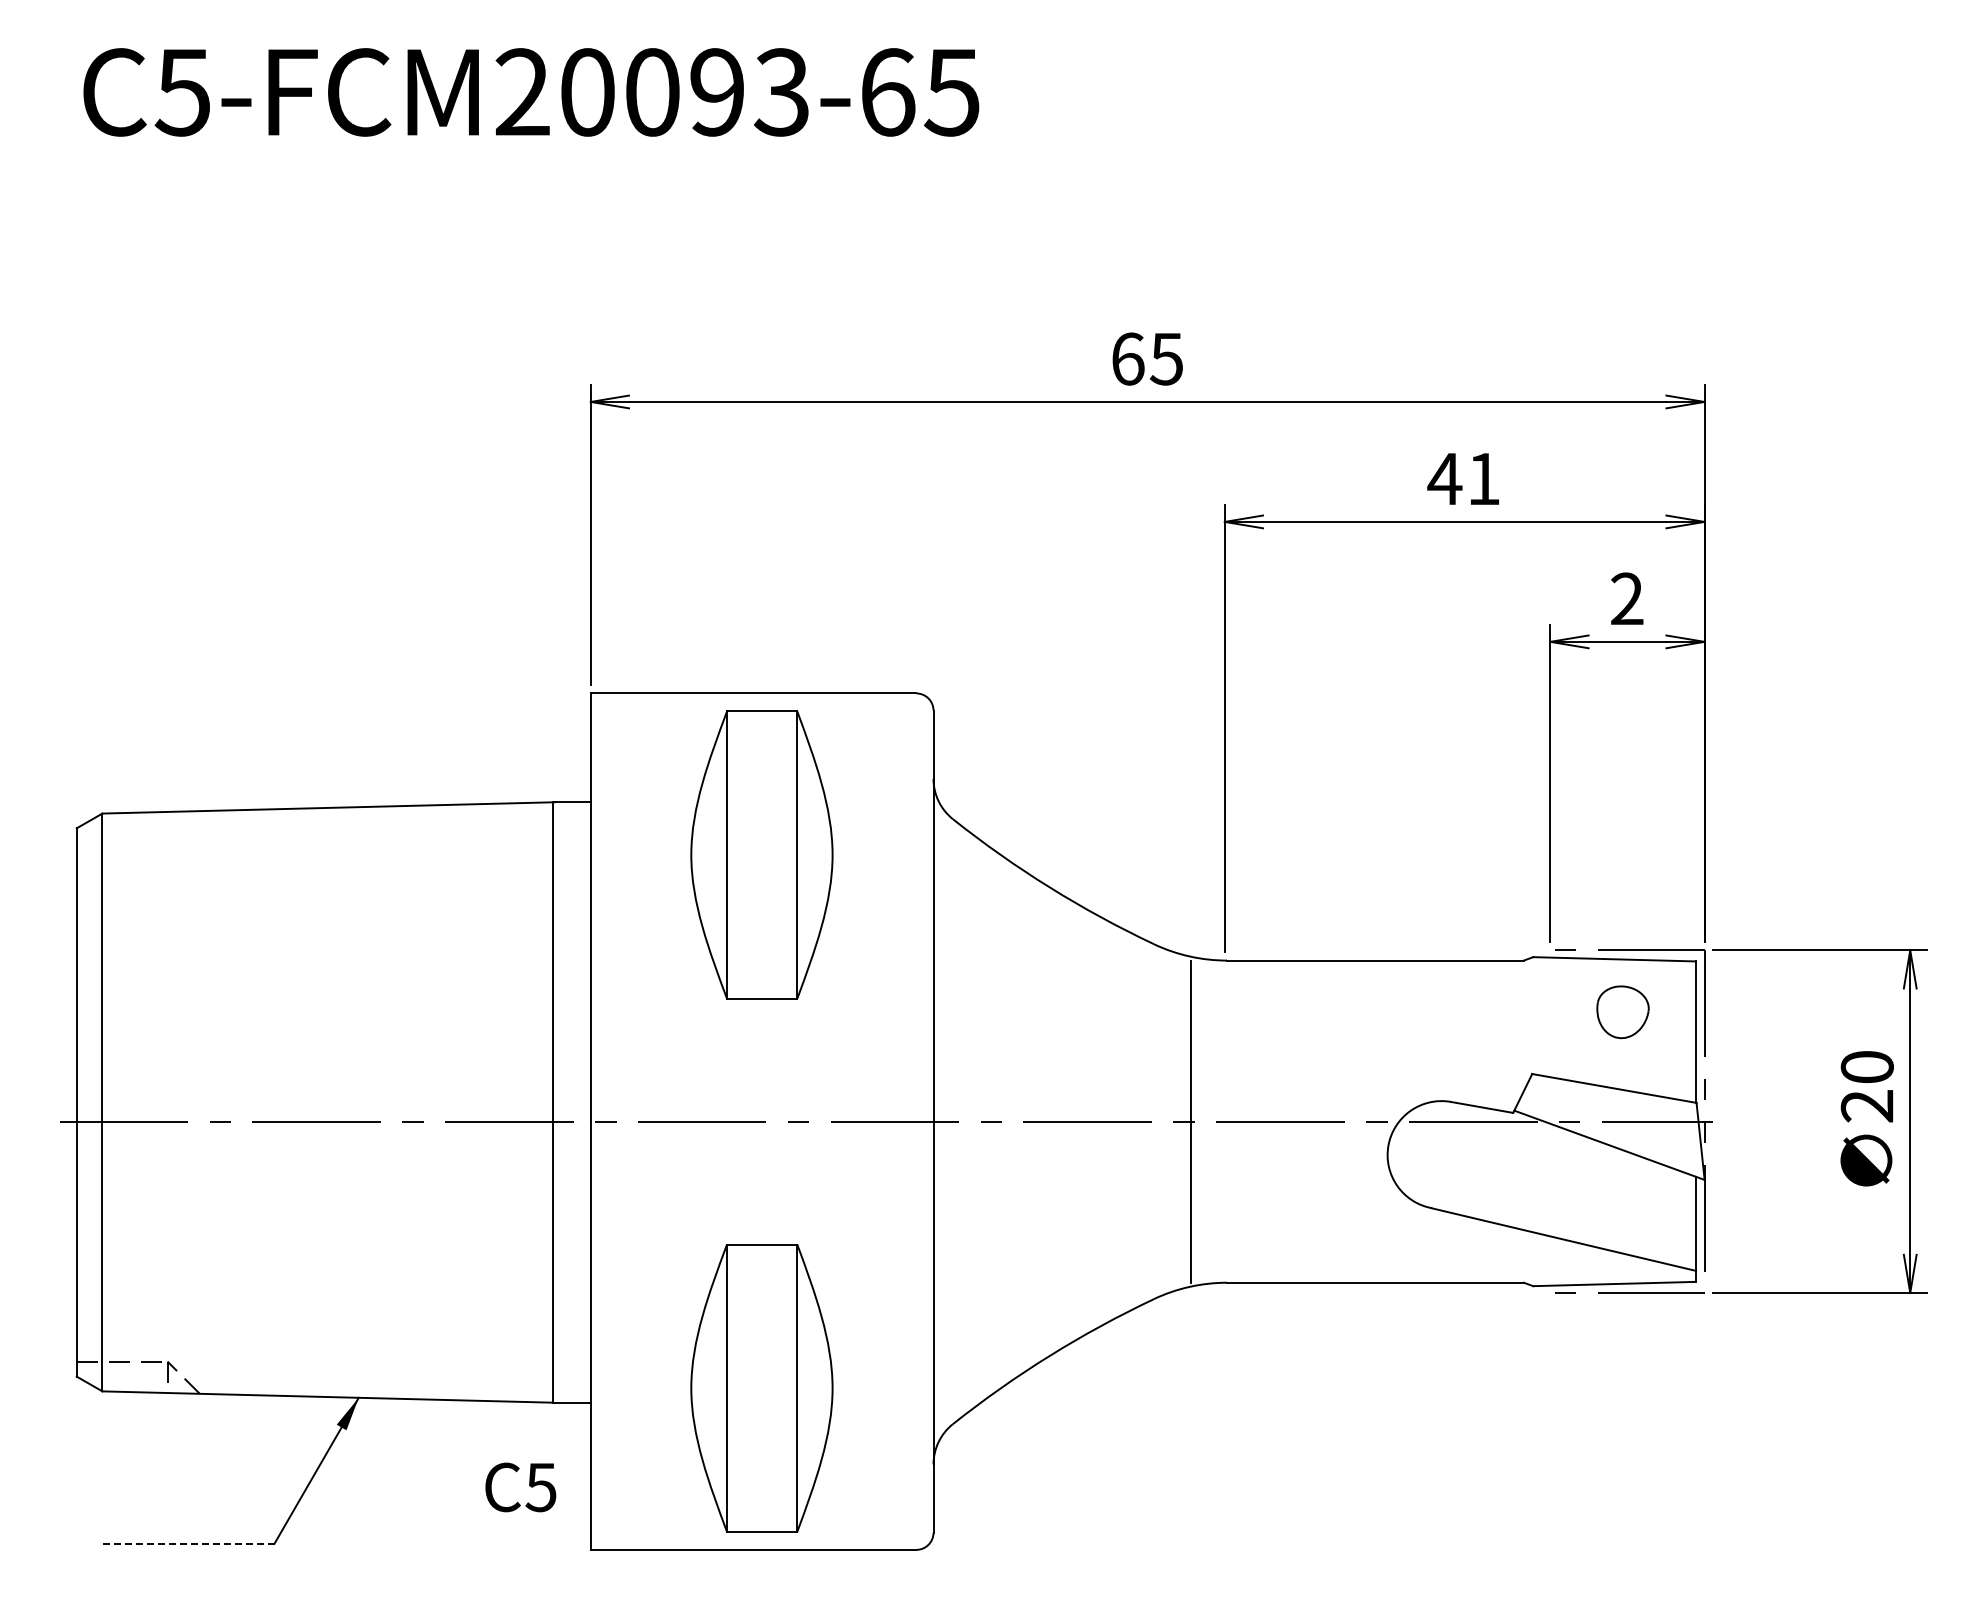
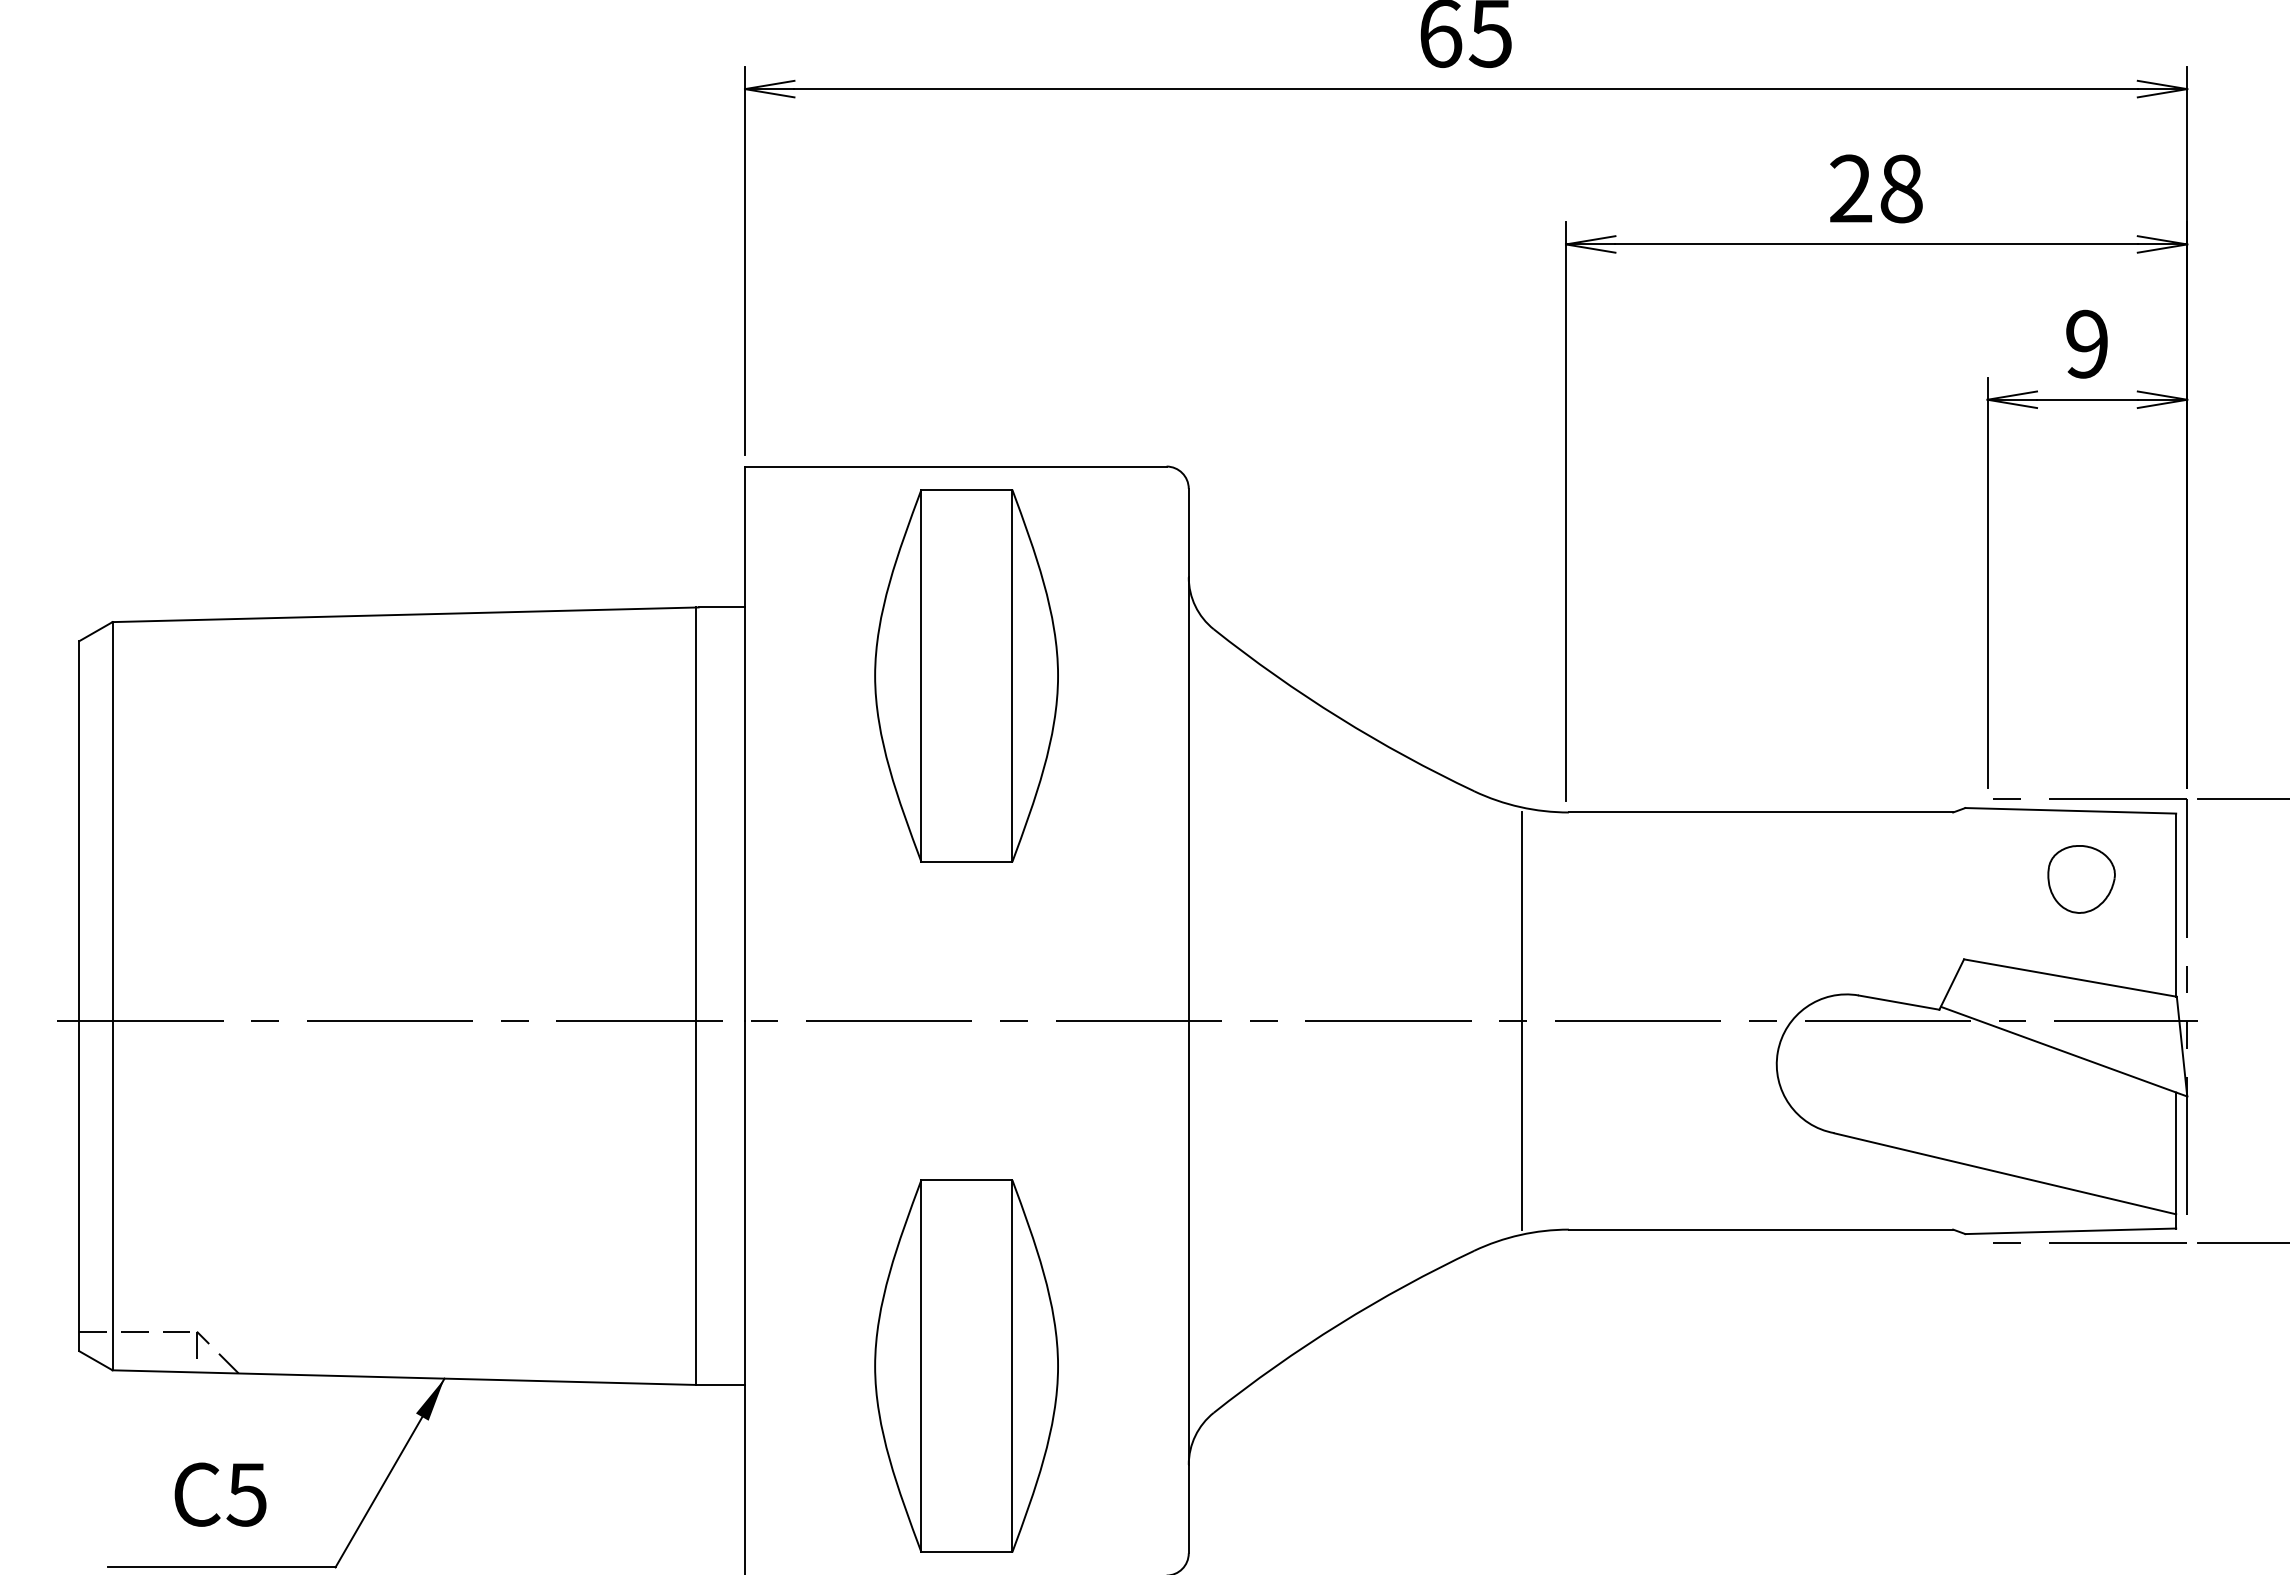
text: (1463, 478) -> (1875, 188), 41 -> 28
text: (1627, 598) -> (2087, 343), 2 -> 9
text: (520, 1487) -> (220, 1494), moved
line: (186, 1543) -> (221, 1567), dashed -> solid

